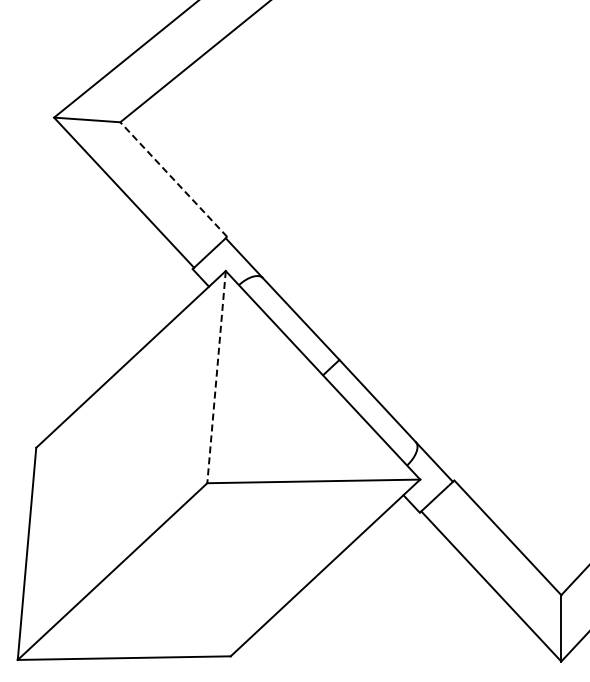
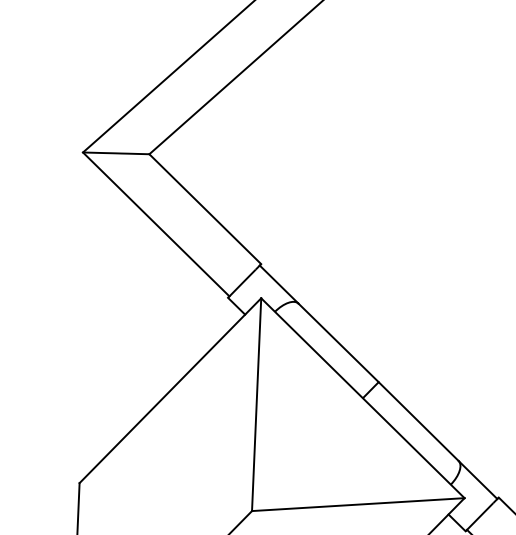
line: (173, 179) -> (204, 209), dashed -> solid
line: (216, 377) -> (256, 405), dashed -> solid

